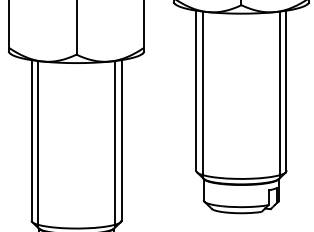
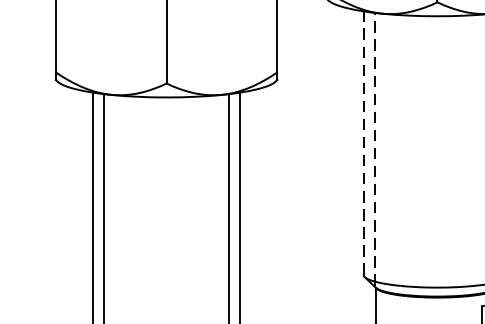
line: (196, 90) -> (363, 142), solid -> dashed
line: (203, 94) -> (375, 148), solid -> dashed

